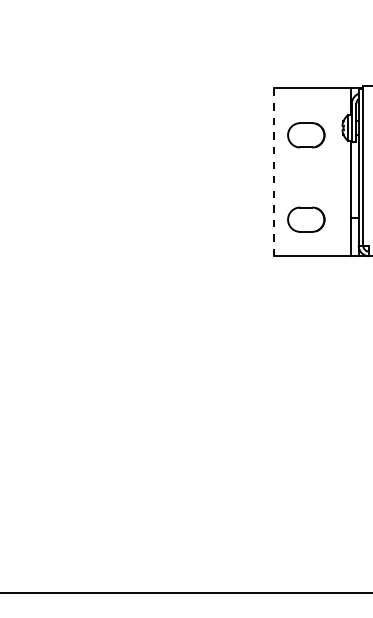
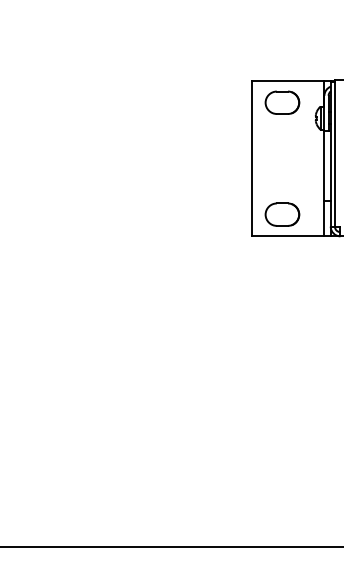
part: (306, 135) -> (282, 102), moved
line: (273, 171) -> (252, 158), dashed -> solid
part: (306, 219) -> (282, 214), moved

